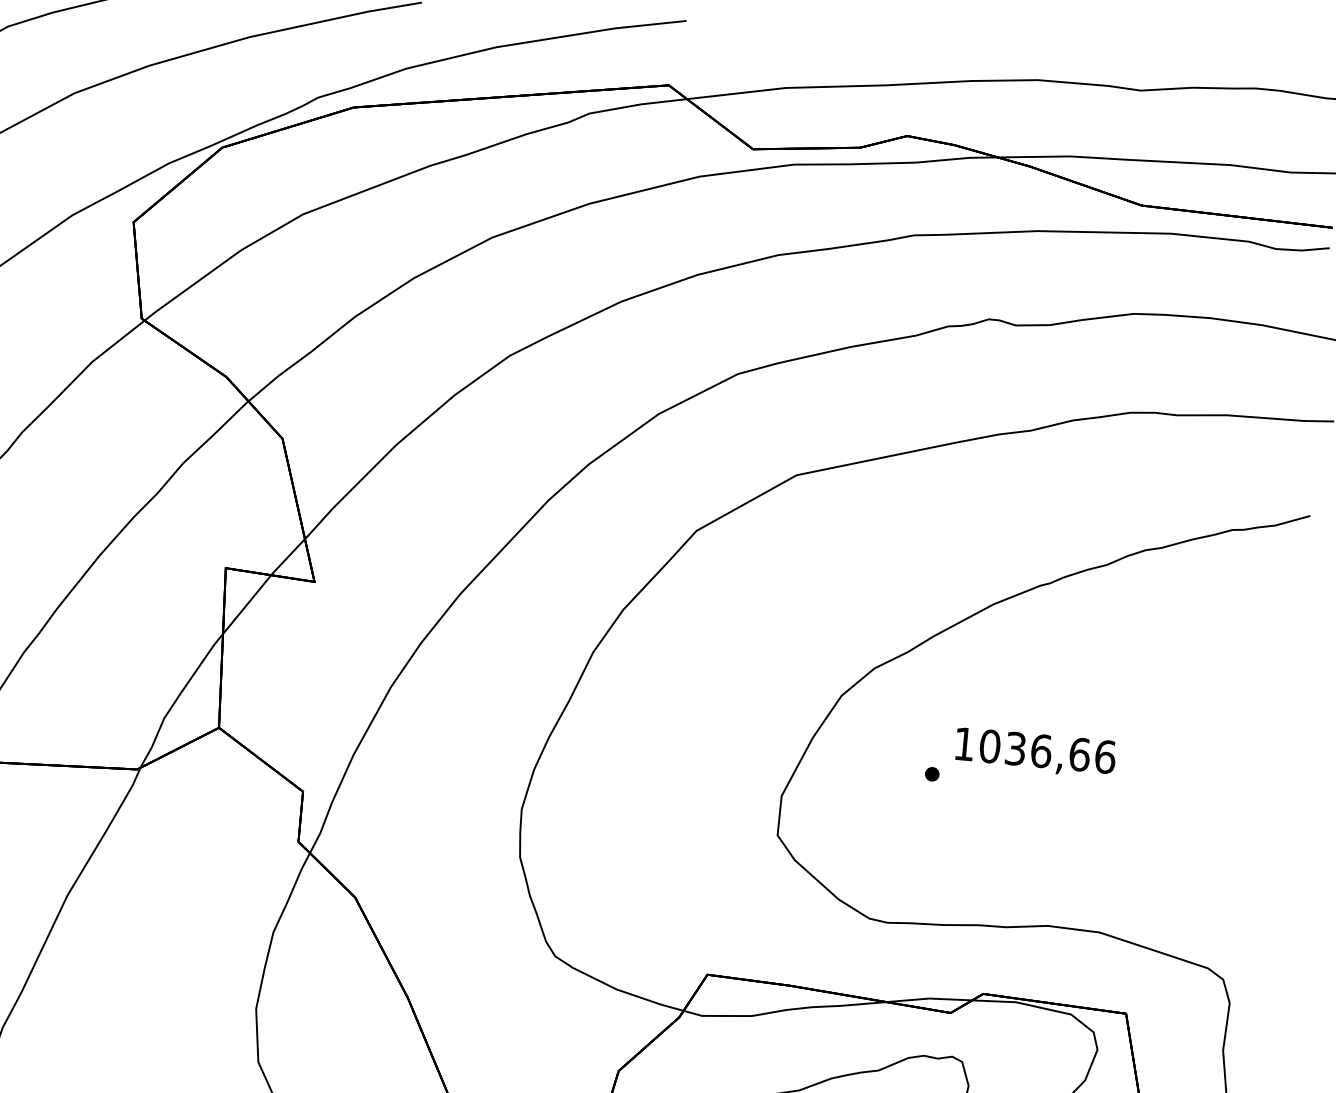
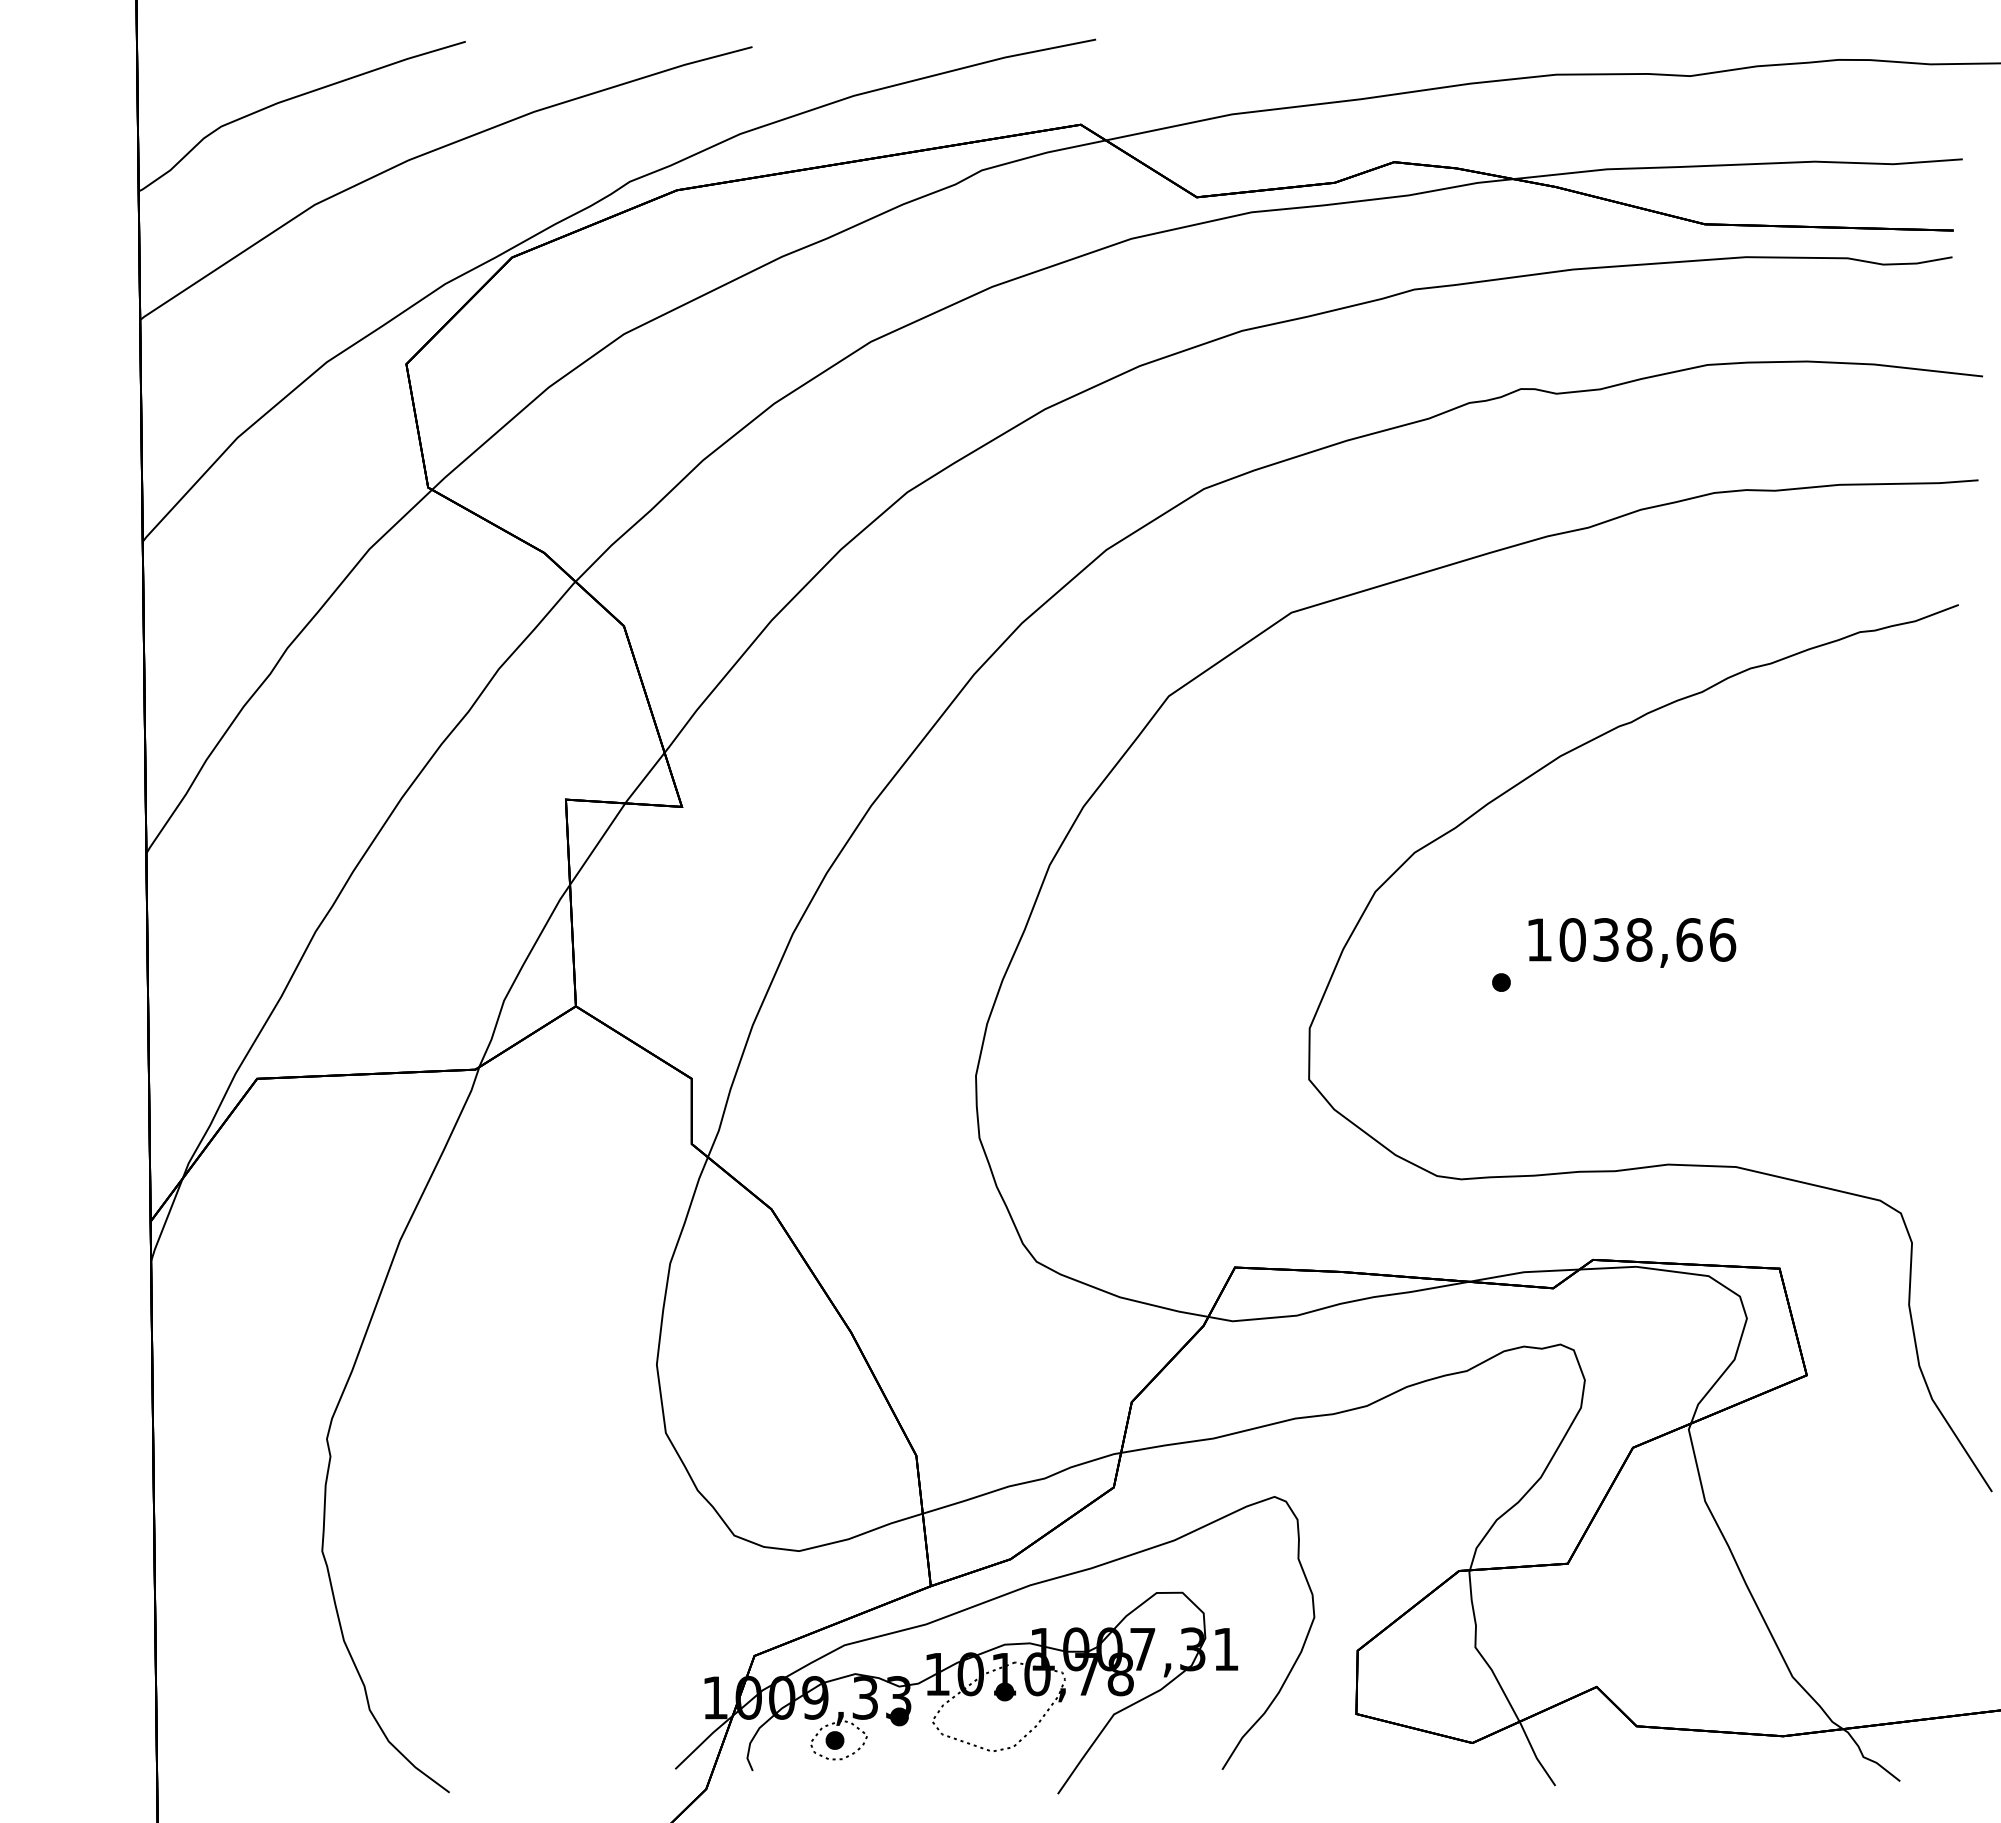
text: (1041, 750) -> (1639, 939), 1036,66 -> 1038,66

